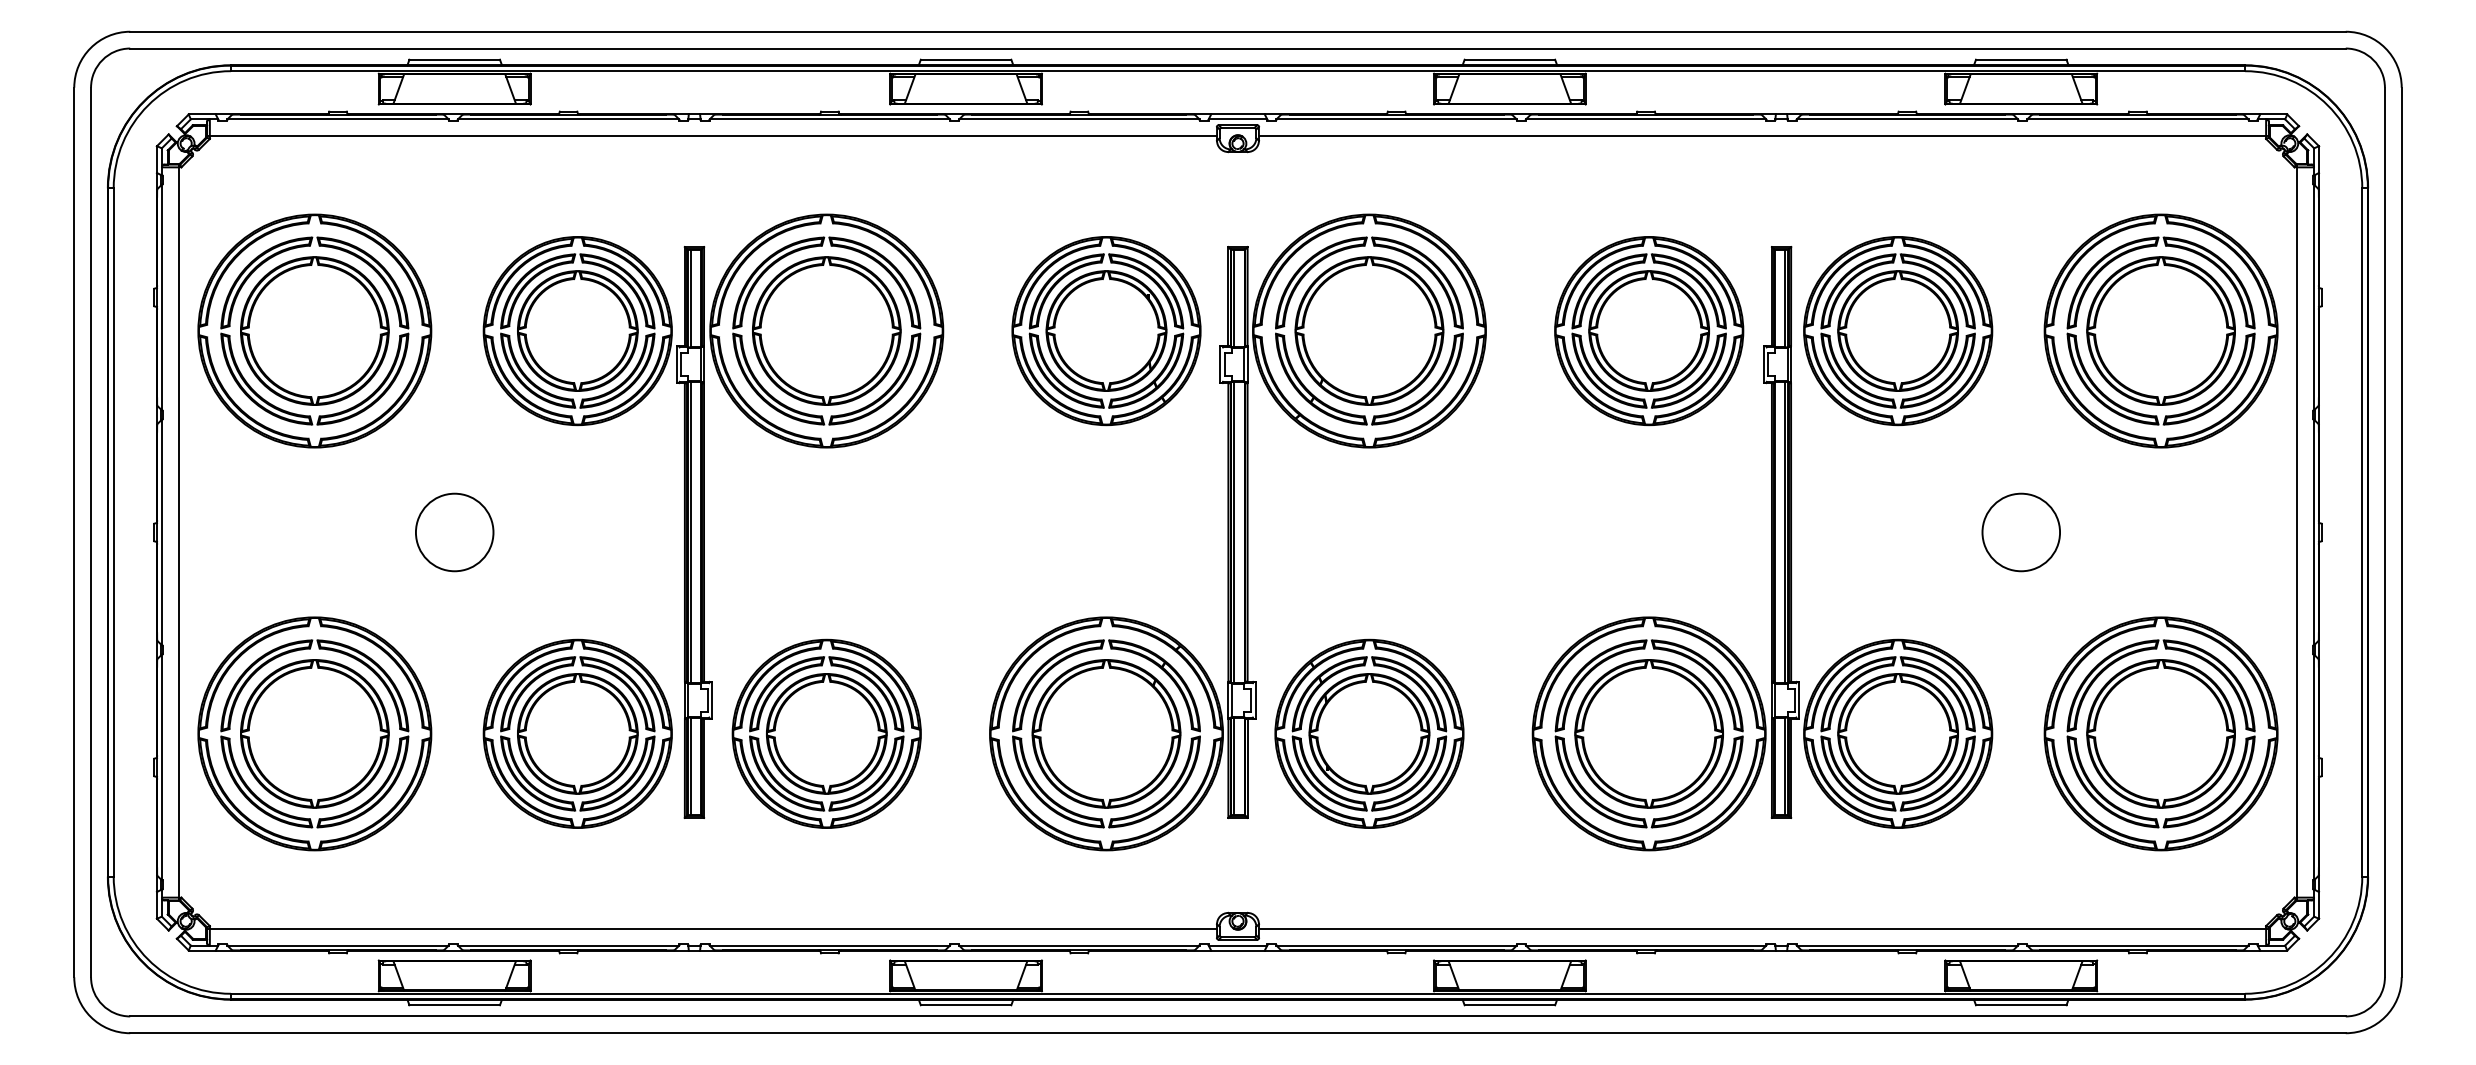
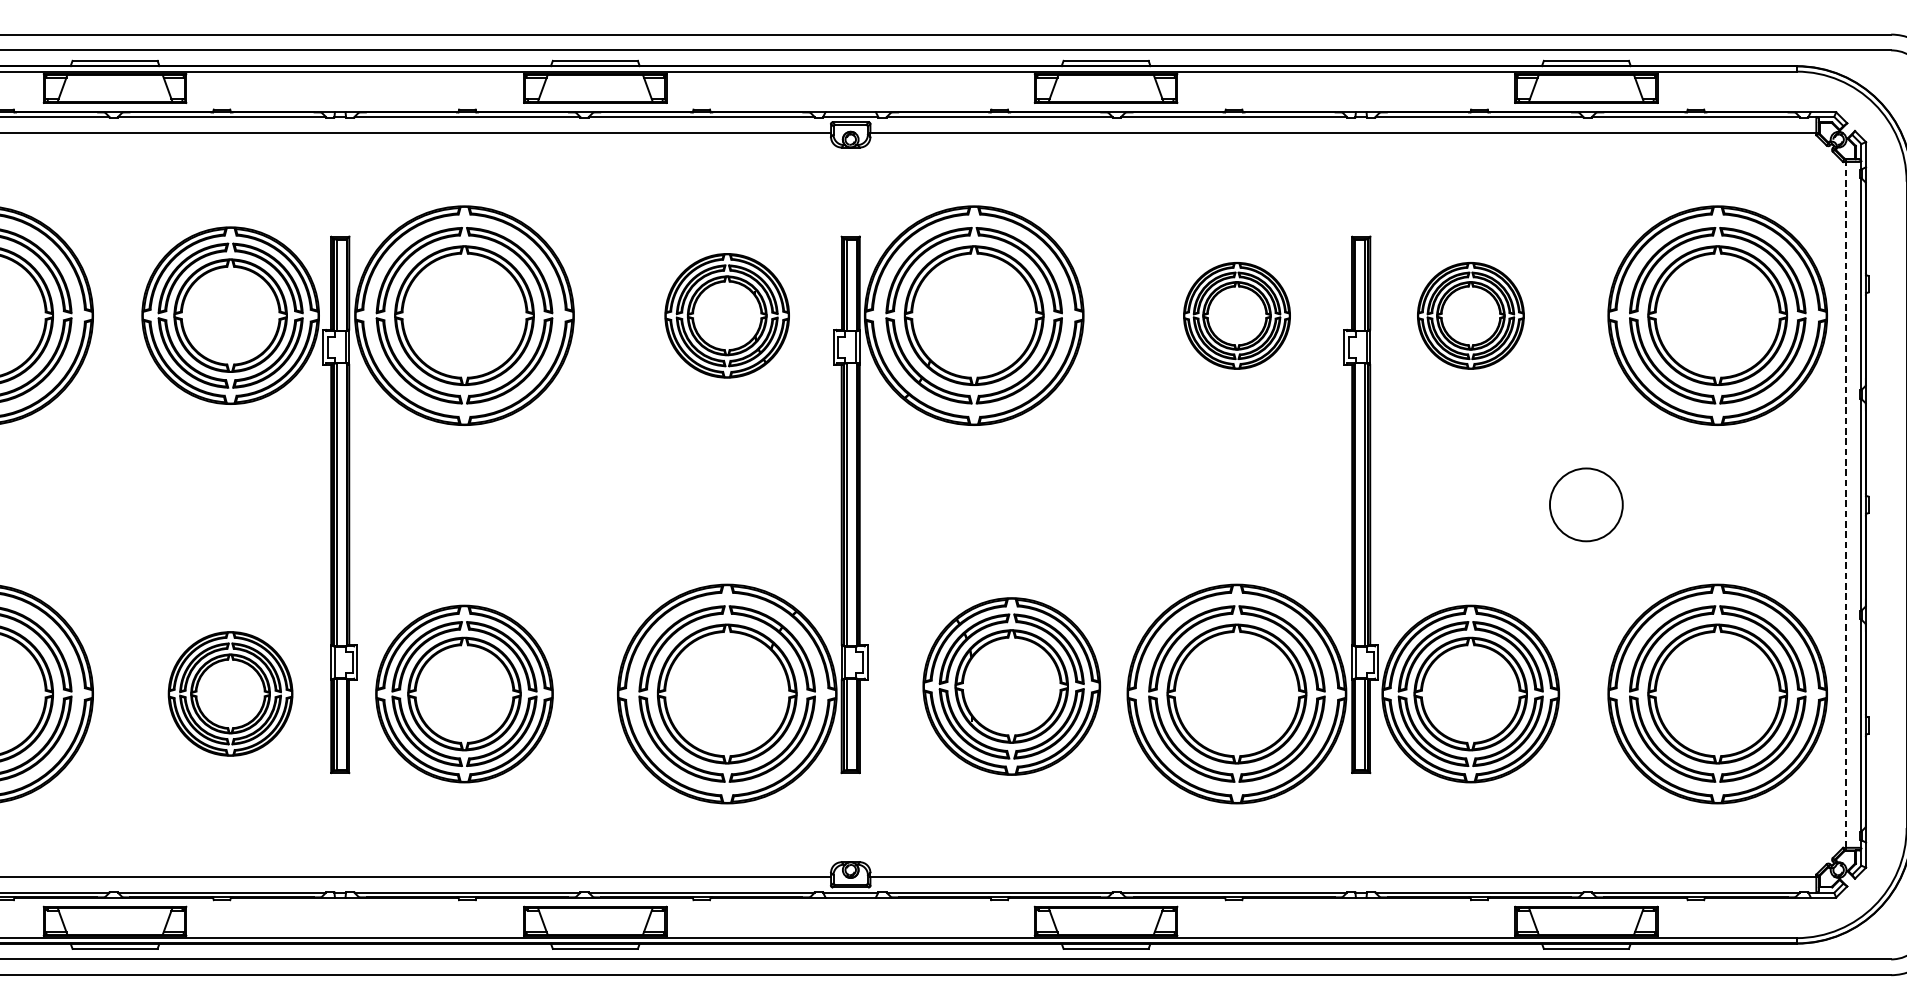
part: (1106, 331) -> (727, 316), size x0.7
part: (1649, 331) -> (1237, 316), size x0.6
part: (1898, 331) -> (1471, 316), size x0.6
circle: (454, 532) -> (114, 504), removed
line: (2297, 532) -> (1845, 504), solid -> dashed
part: (577, 733) -> (230, 693), size x0.7
part: (1369, 733) -> (1011, 686), moved

